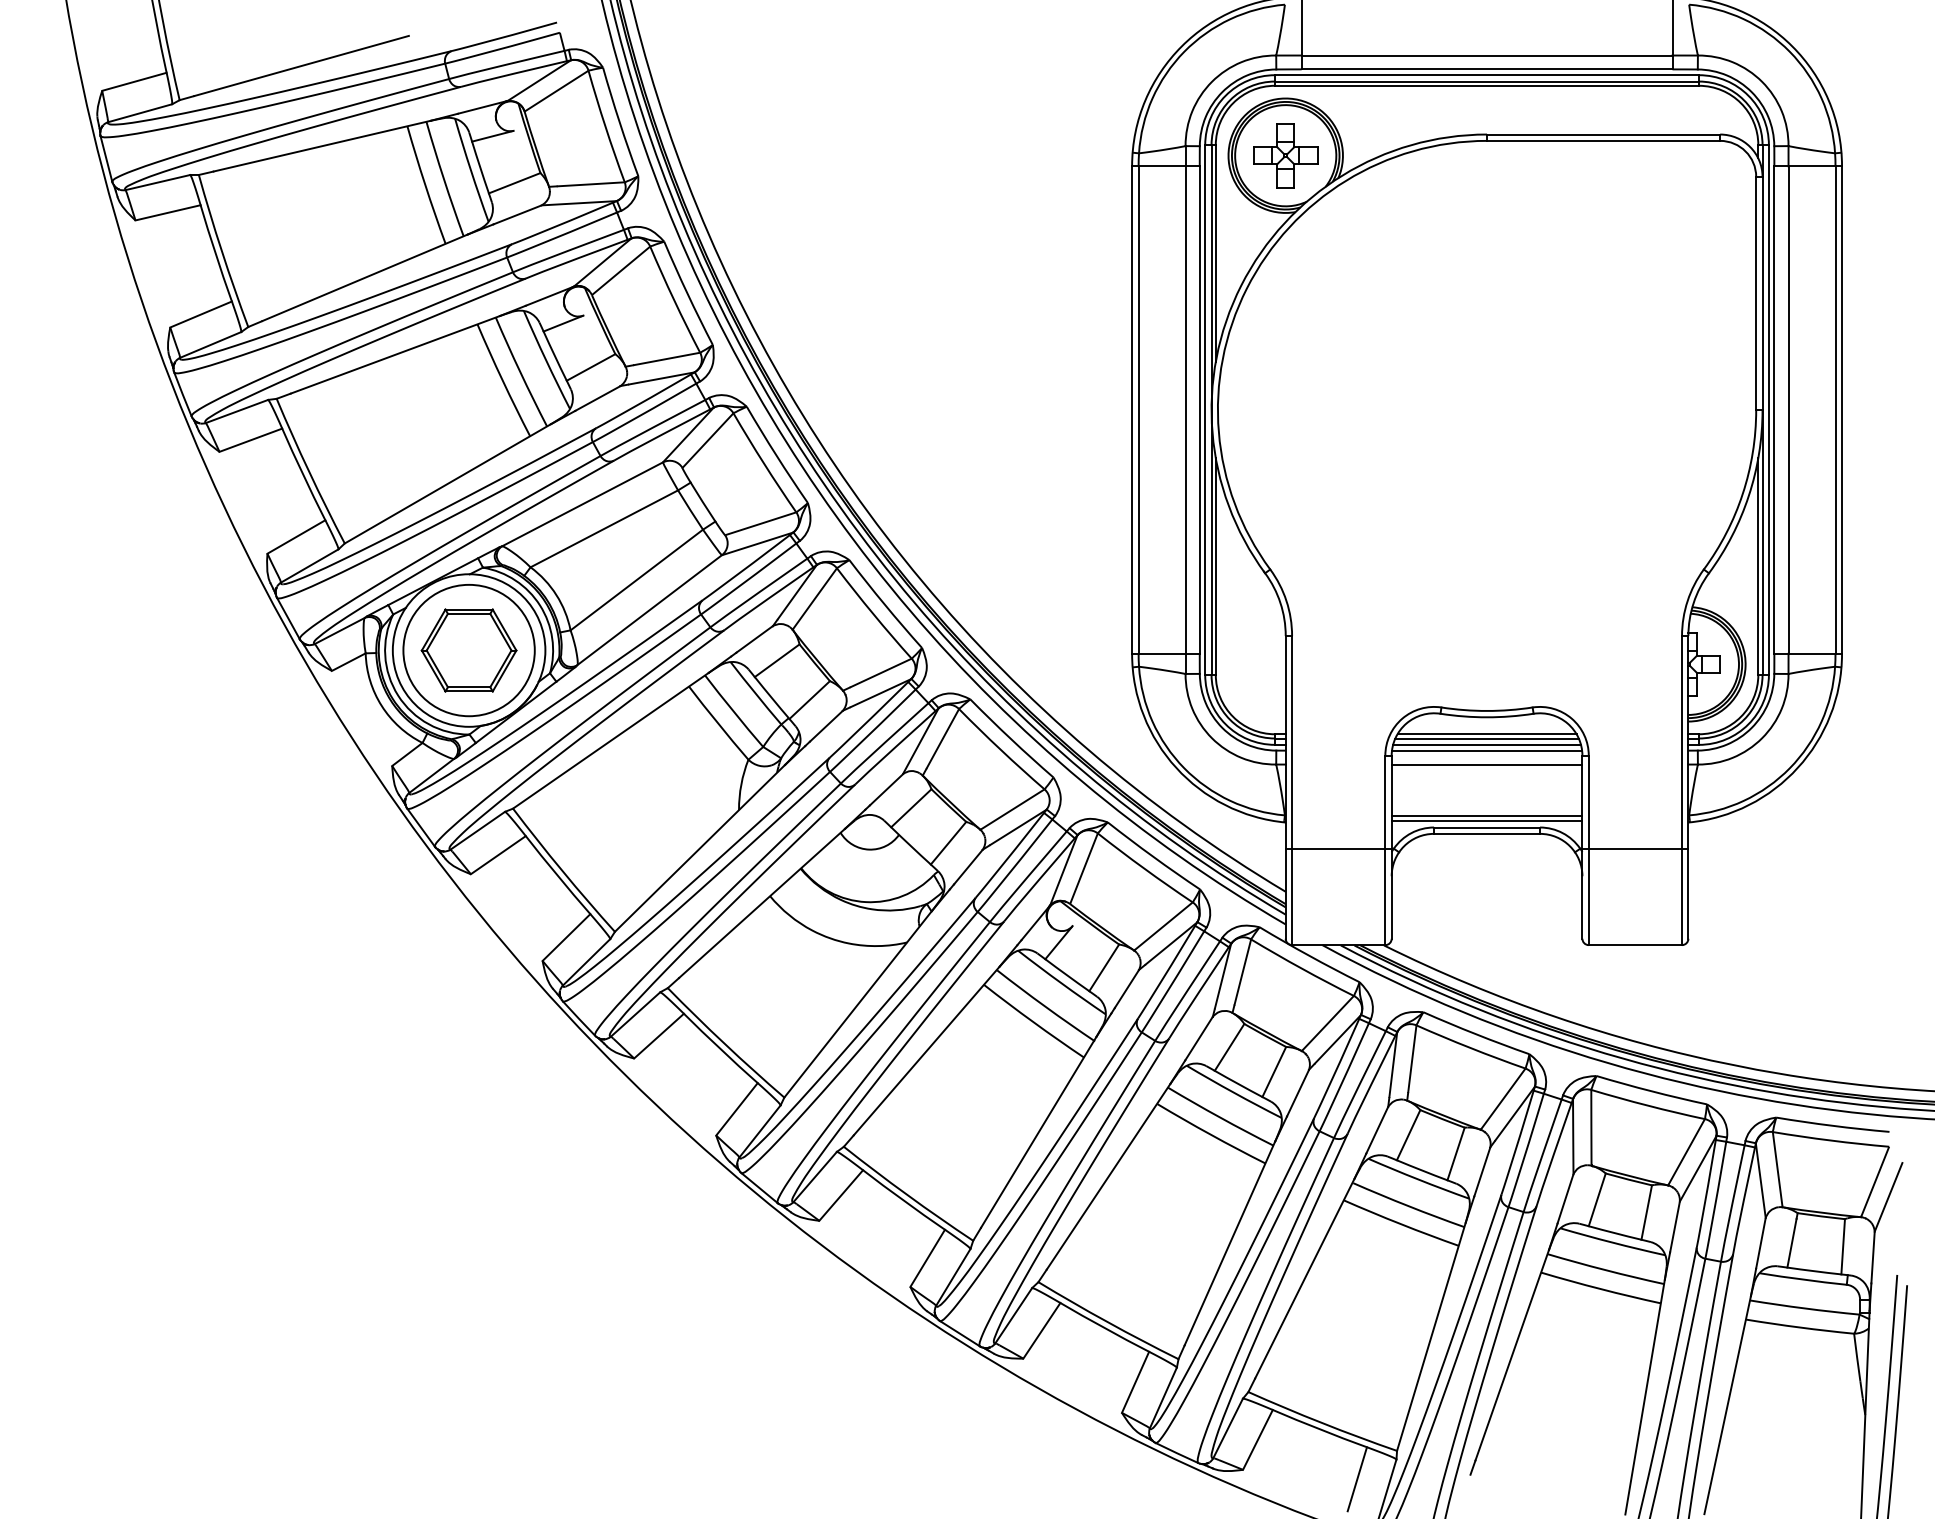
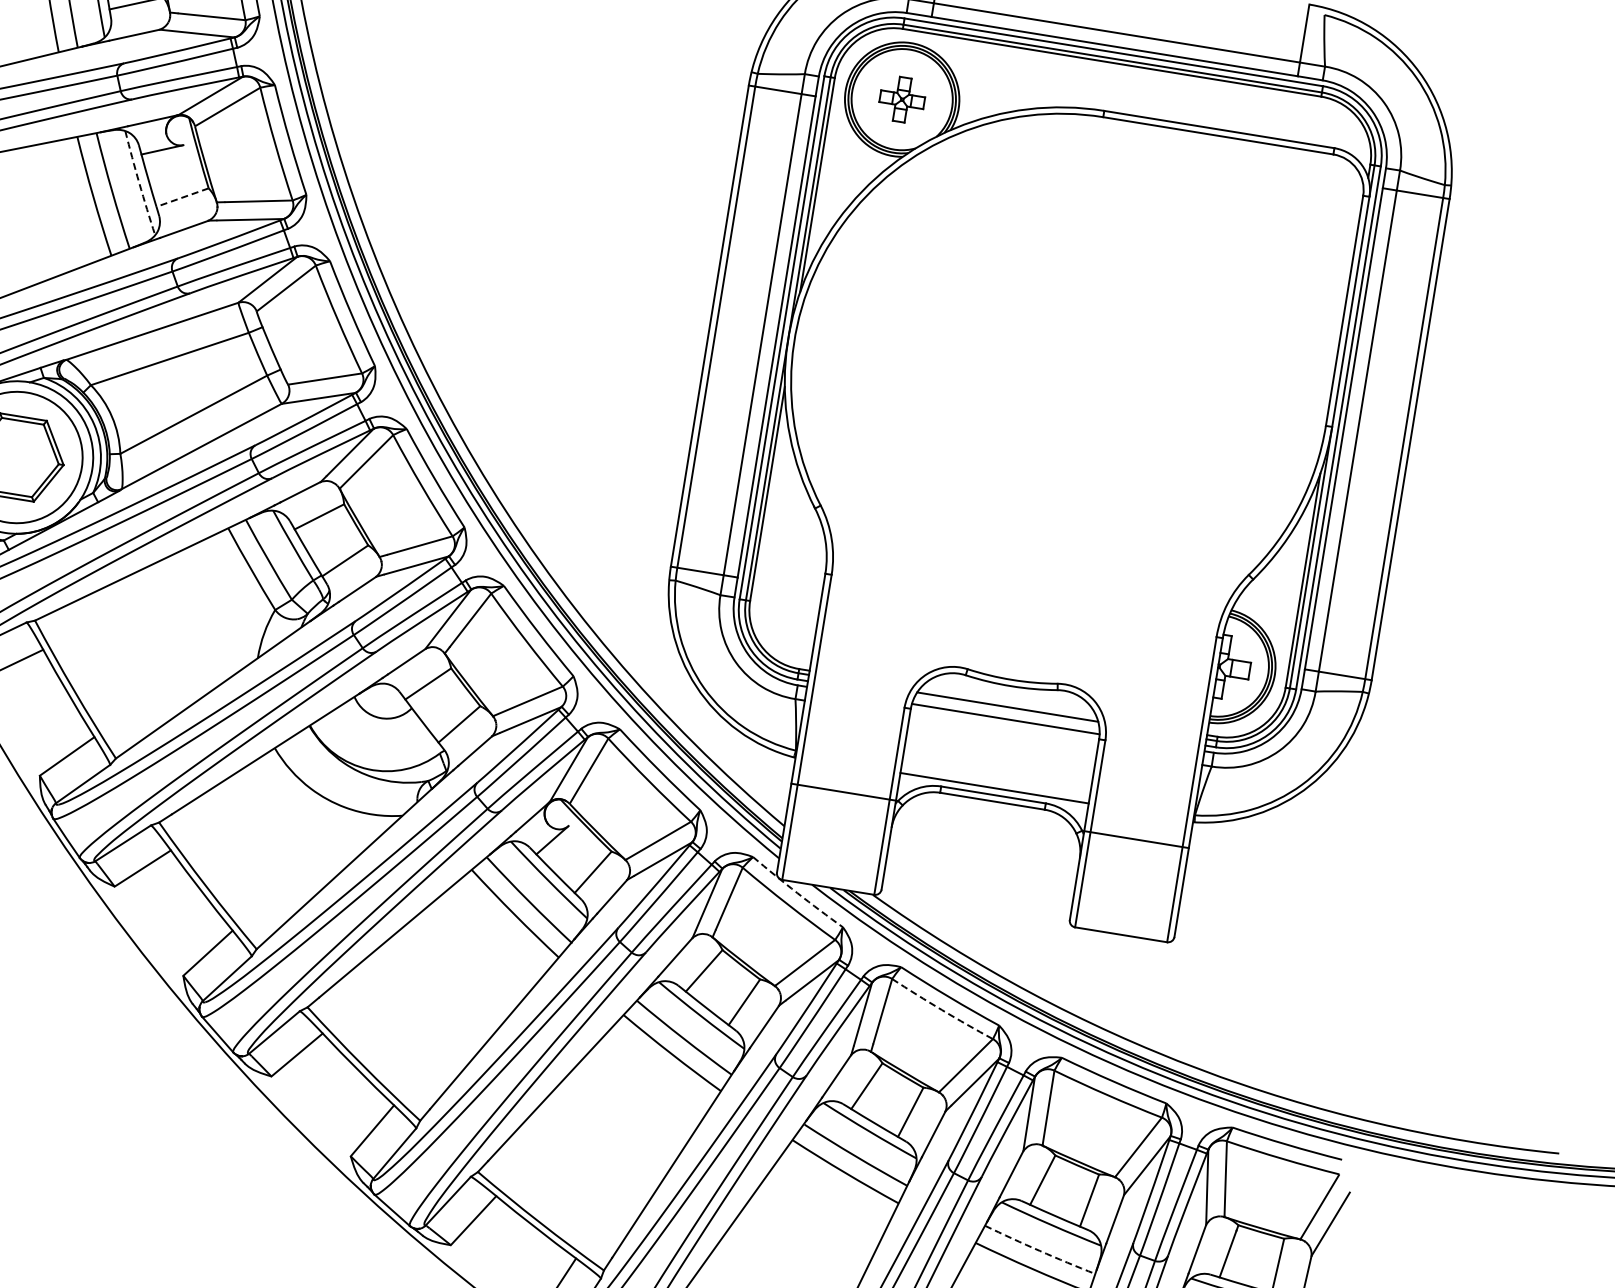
part: (1285, 155) -> (901, 99), size x0.7
arc: (546, 360) -> (139, 183), solid -> dashed
line: (591, 367) -> (183, 197), solid -> dashed
line: (1486, 734) -> (1007, 703), removed
line: (1487, 744) -> (1007, 713), removed
line: (1486, 764) -> (1003, 732), removed
line: (1486, 816) -> (994, 784), removed
arc: (1309, 955) -> (797, 892), solid -> dashed
arc: (1470, 1048) -> (941, 1010), solid -> dashed
arc: (1605, 1270) -> (1039, 1251), solid -> dashed

